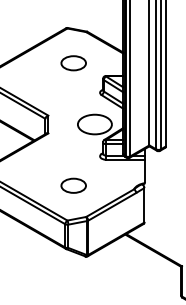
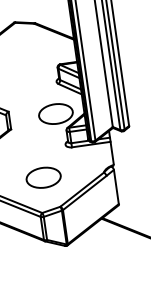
part: (73, 63) -> (26, 56), removed
part: (73, 185) -> (43, 177), size x1.4

